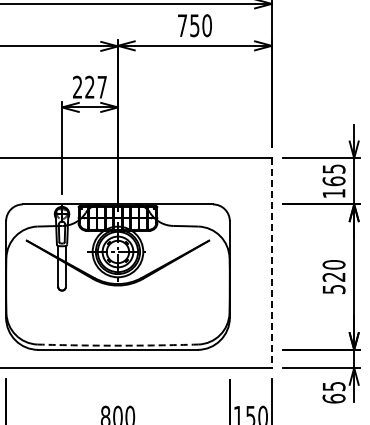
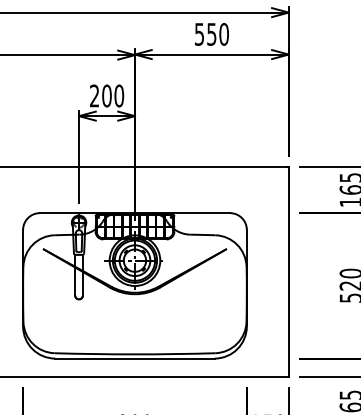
text: (182, 25) -> (199, 34), 750 -> 550
text: (96, 86) -> (113, 95), 227 -> 200
line: (271, 263) -> (288, 272), dashed -> solid
arc: (117, 345) -> (134, 354), dashed -> solid

